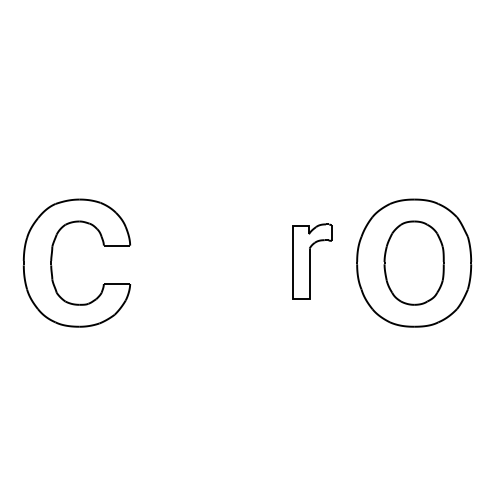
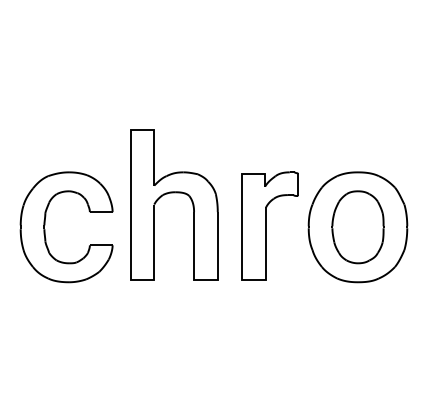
part: (201, 224) -> (174, 193), added
part: (311, 261) -> (269, 225), size x1.67

